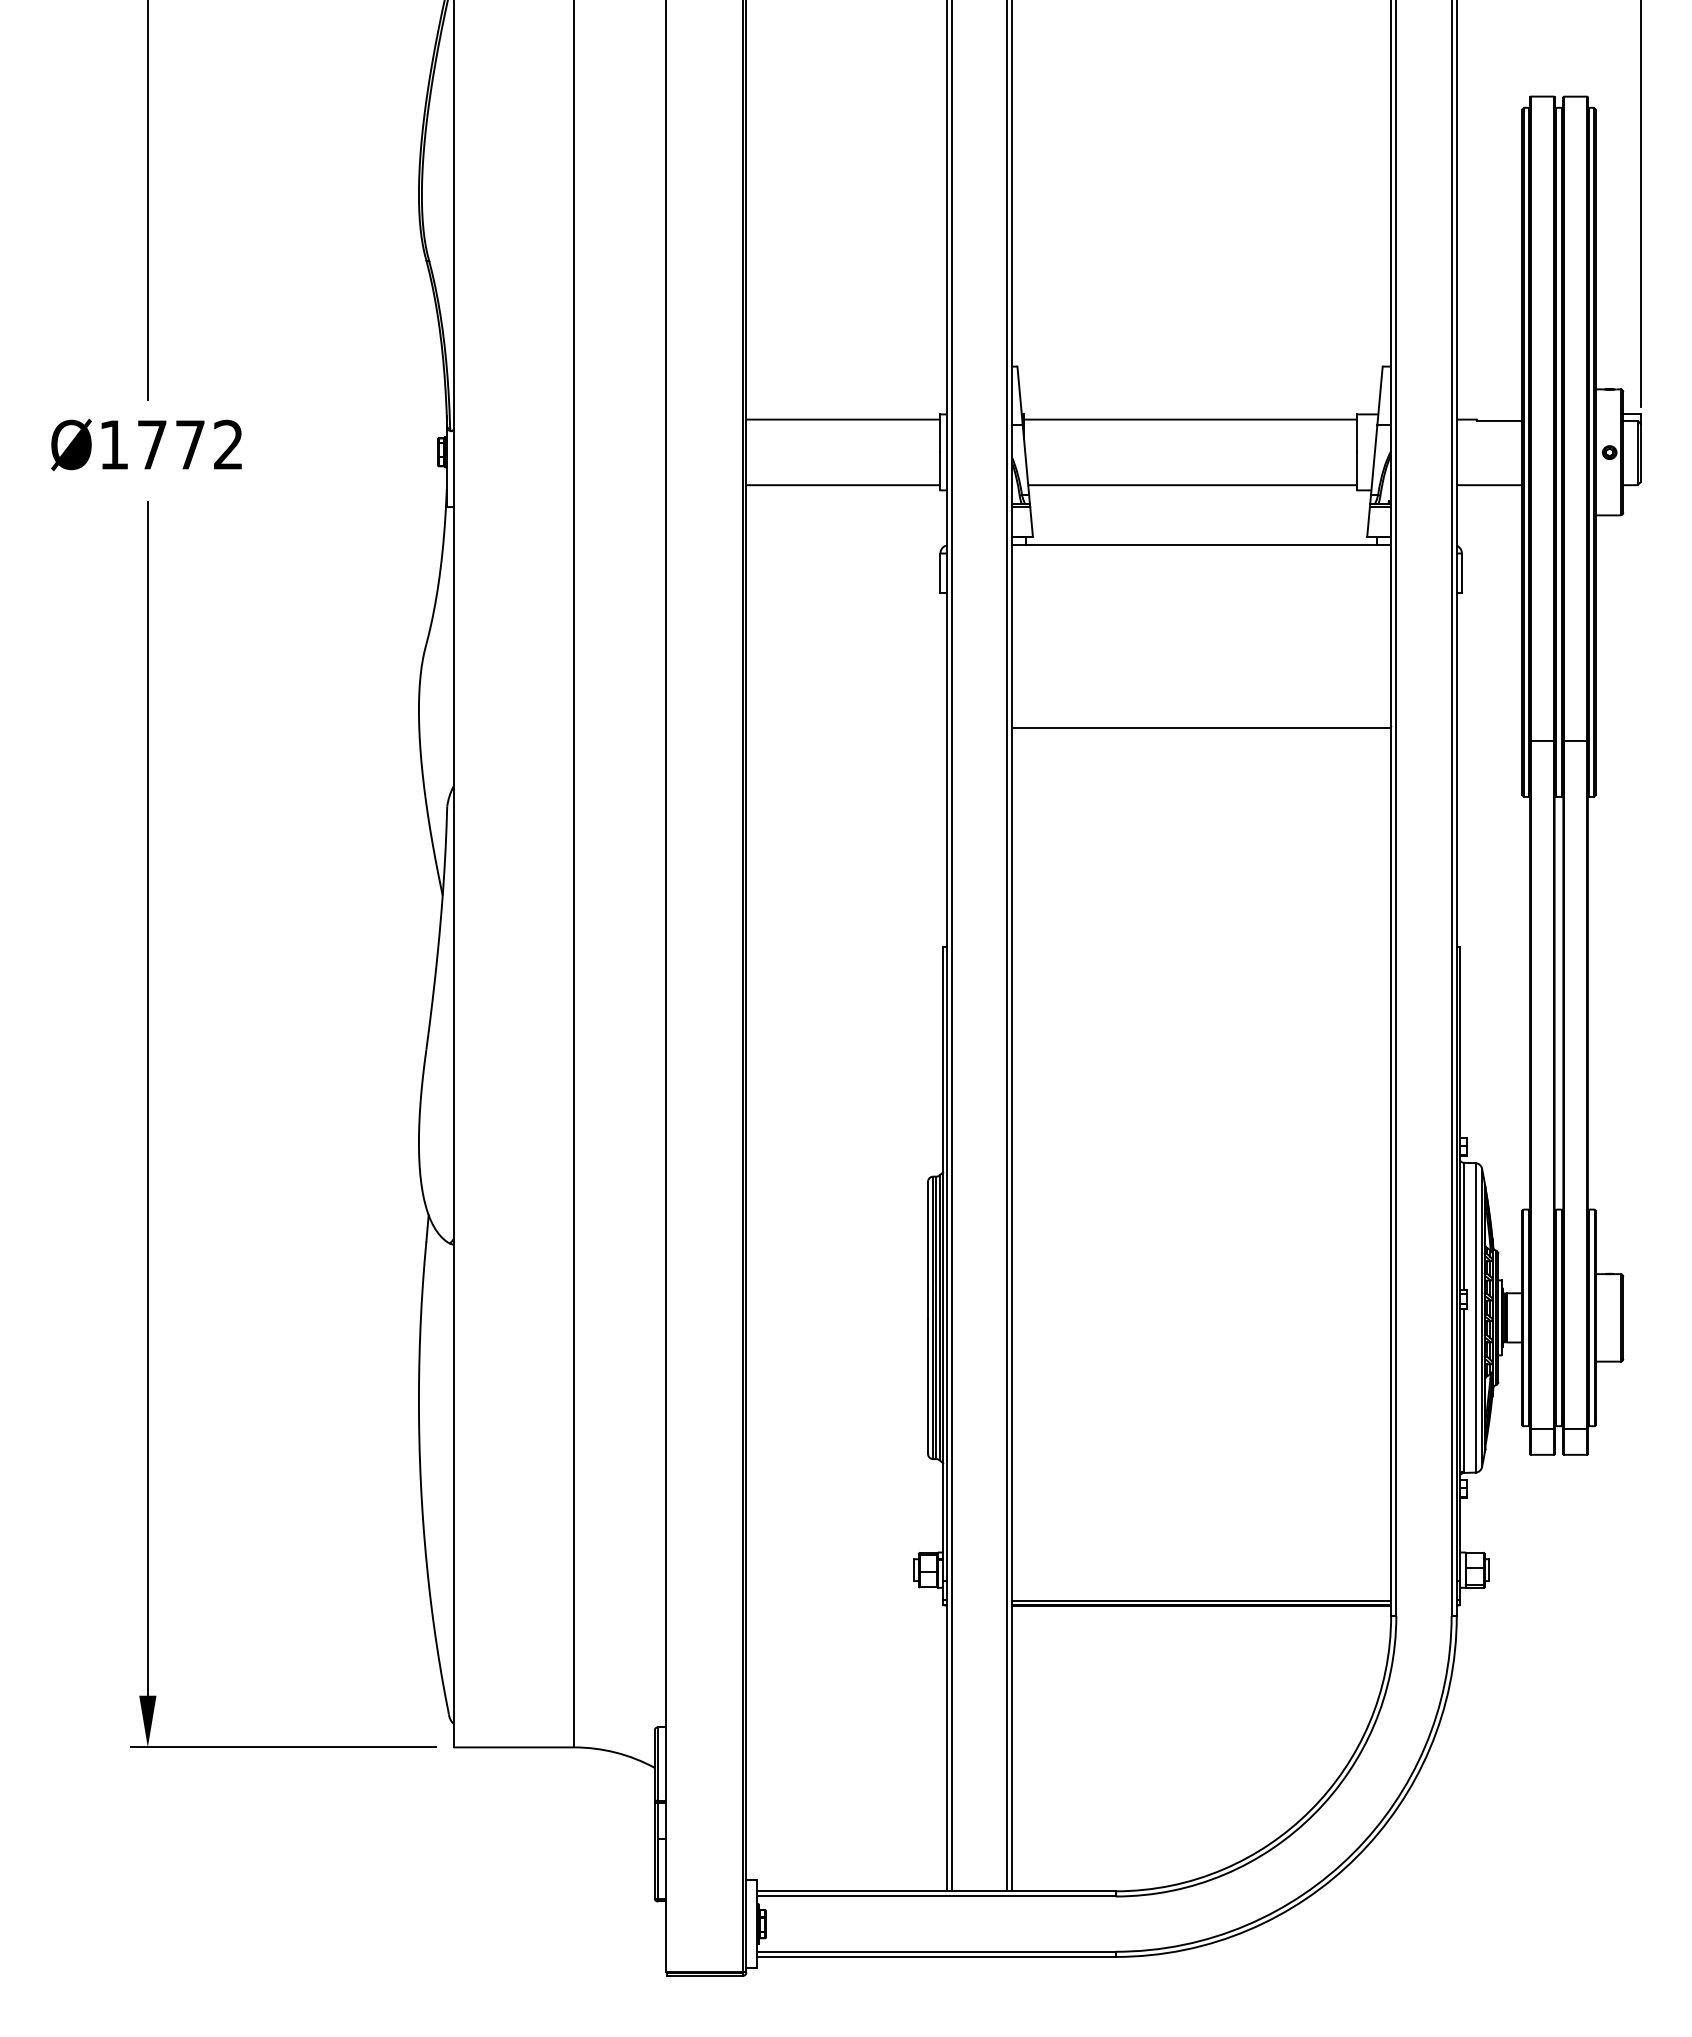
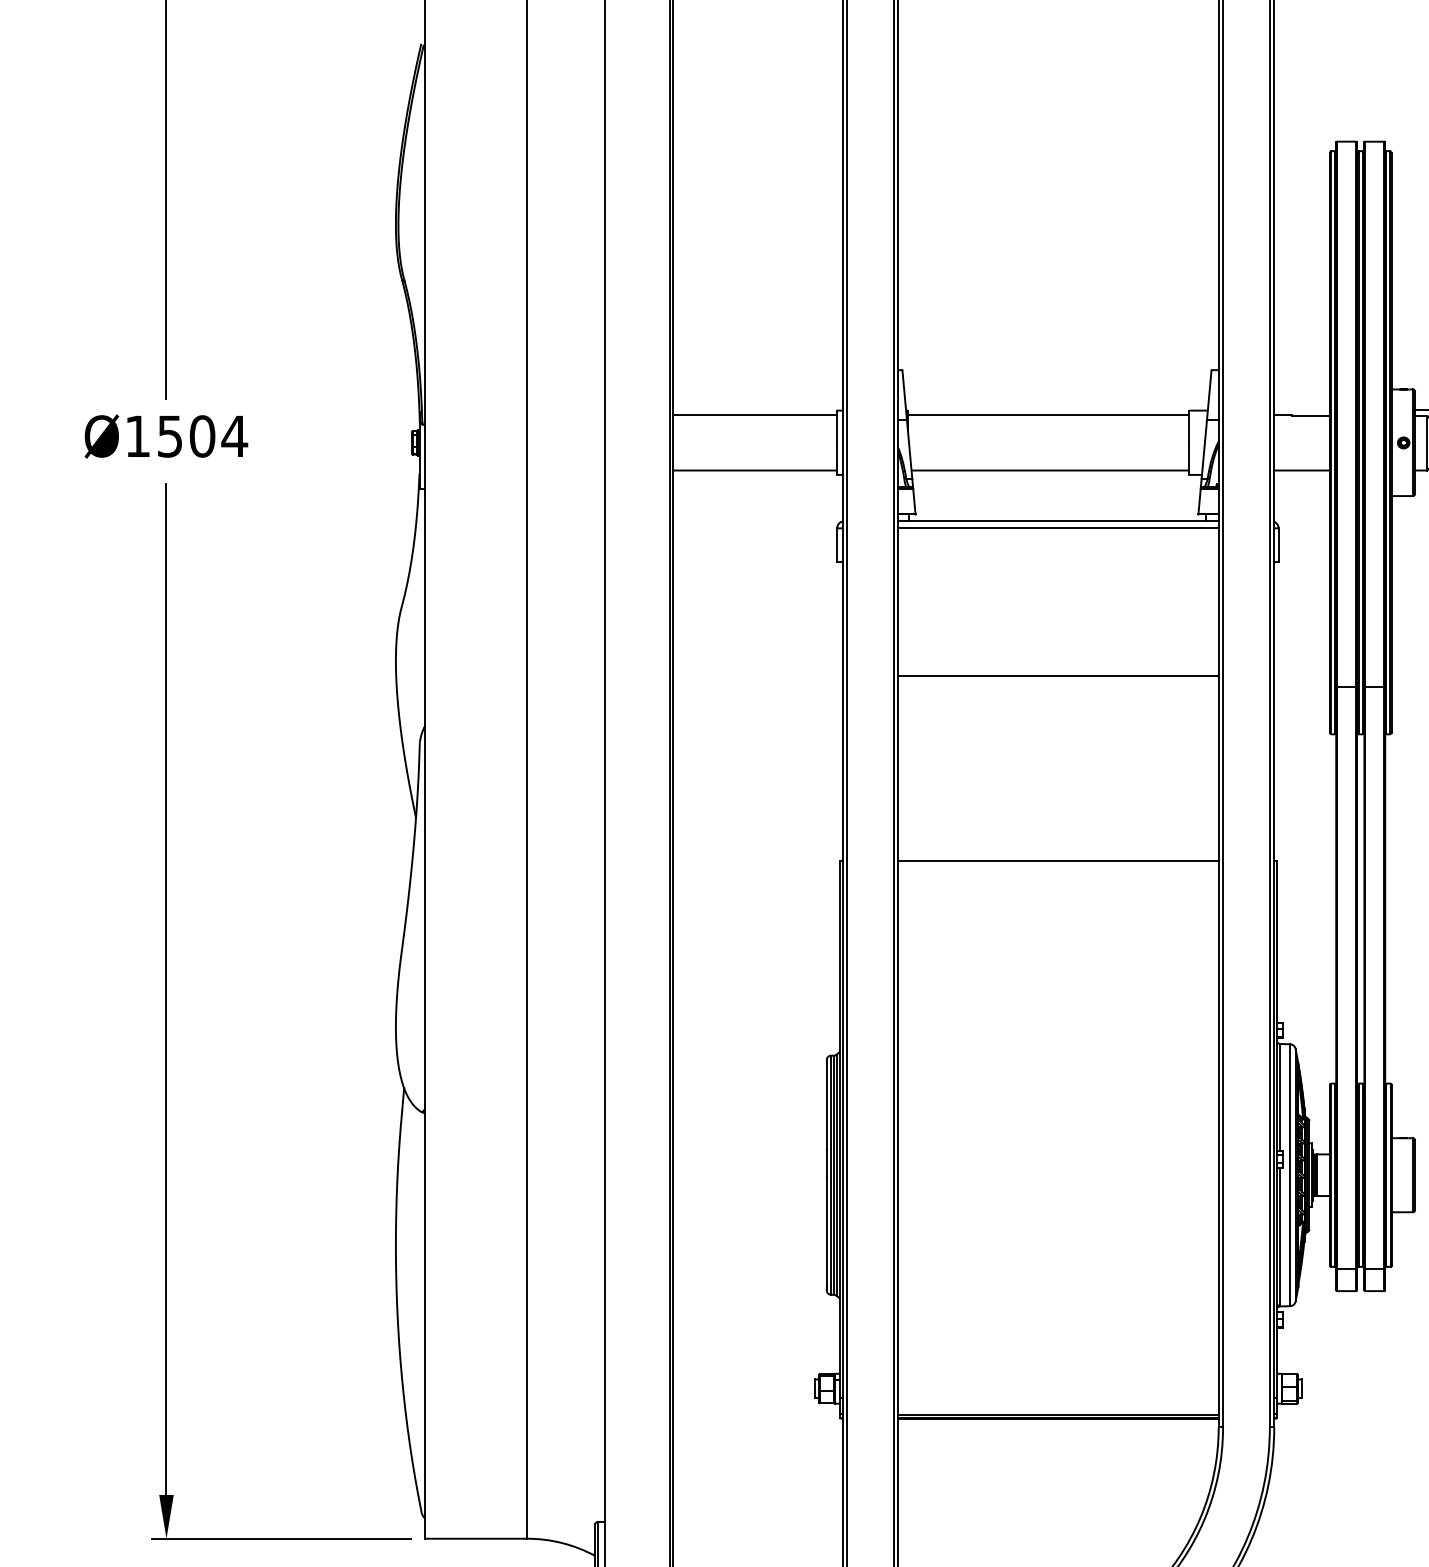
text: (191, 444) -> (203, 436), Ø1772 -> Ø1504
line: (1201, 553) -> (1058, 528), added
line: (1201, 946) -> (1058, 860), added

